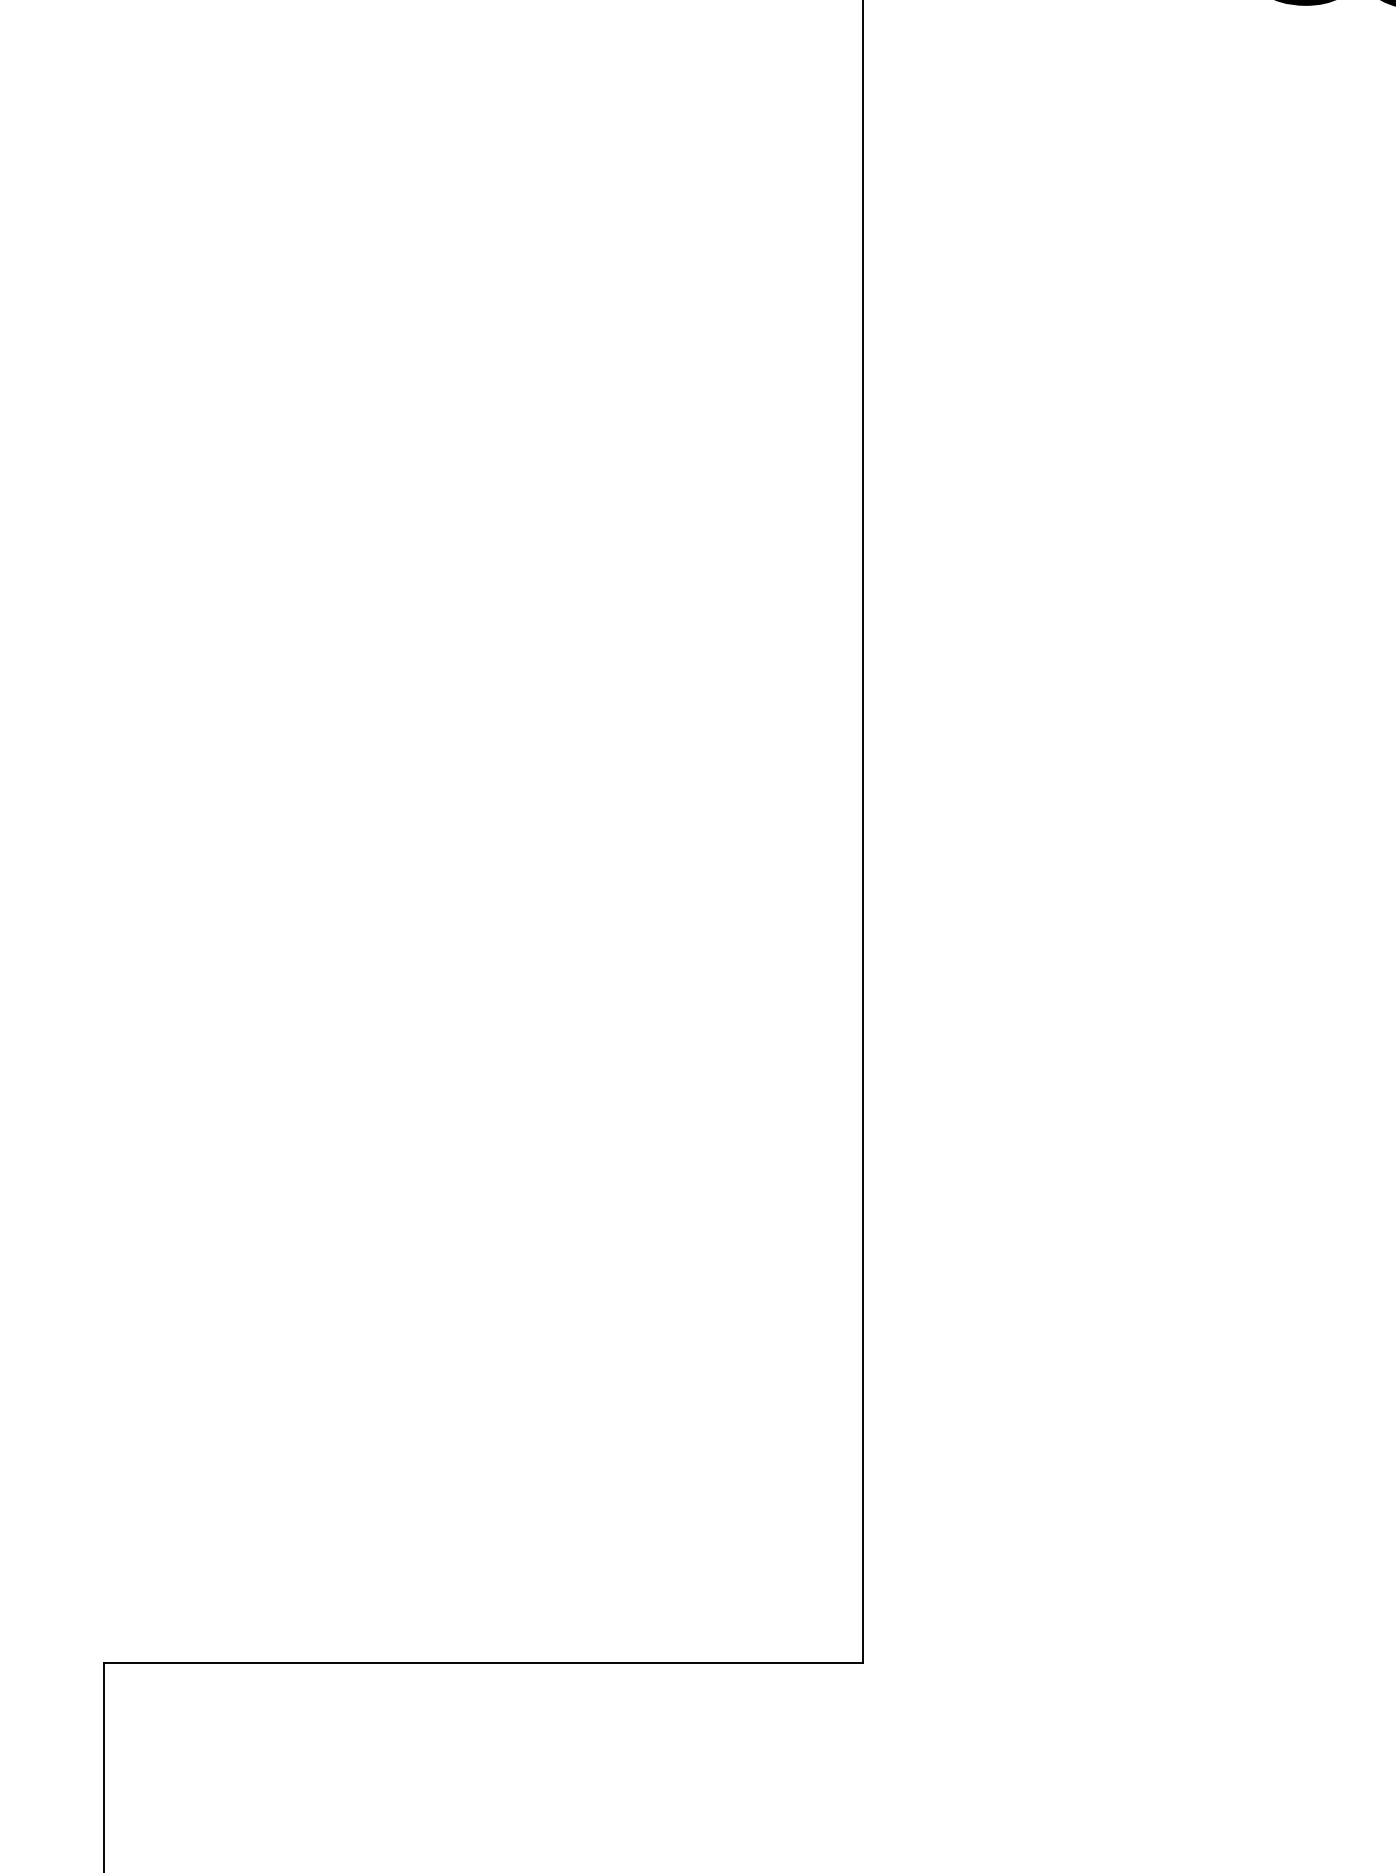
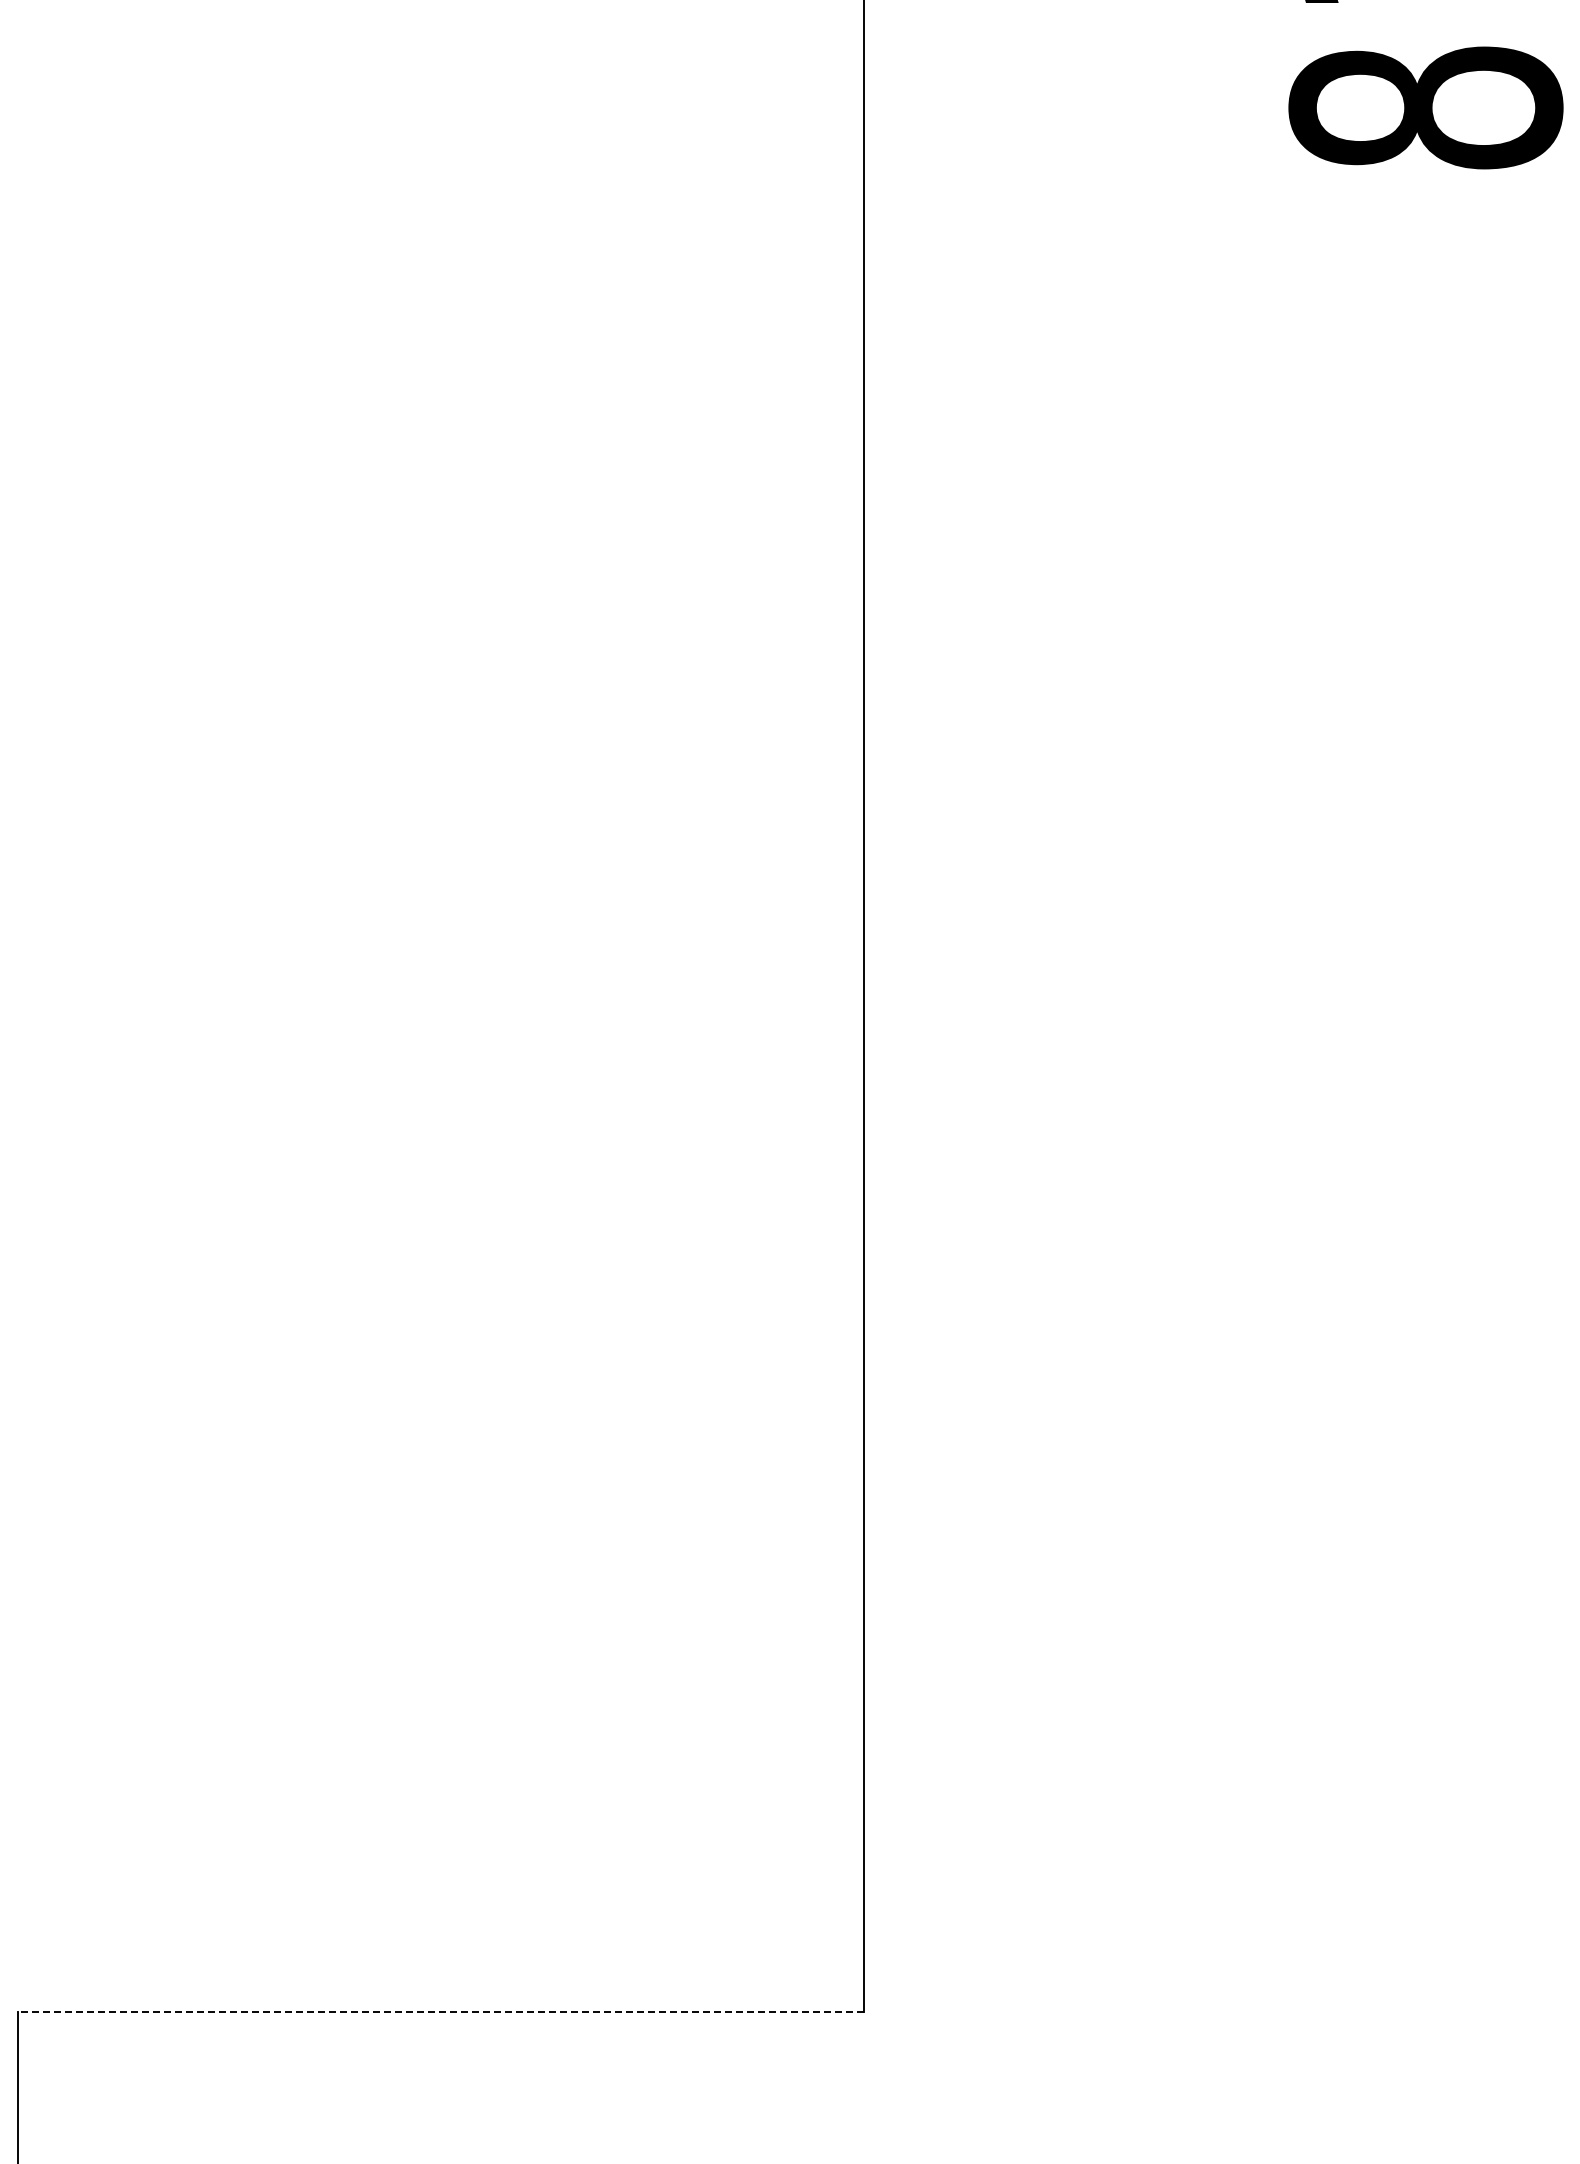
line: (483, 1663) -> (440, 2011), solid -> dashed

